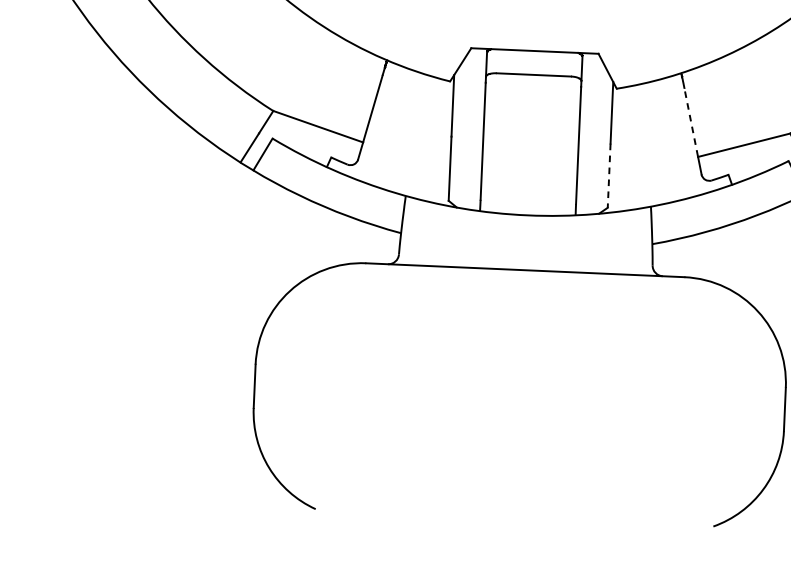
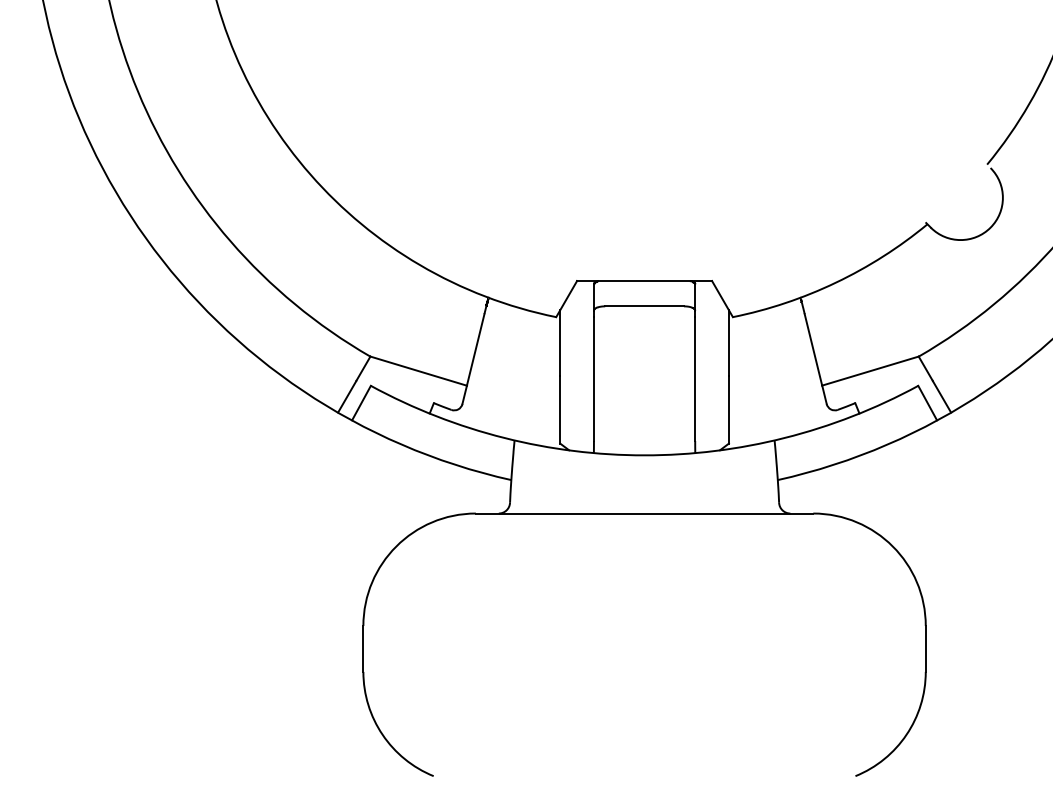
line: (691, 122) -> (813, 349), dashed -> solid
line: (608, 176) -> (728, 410), dashed -> solid

